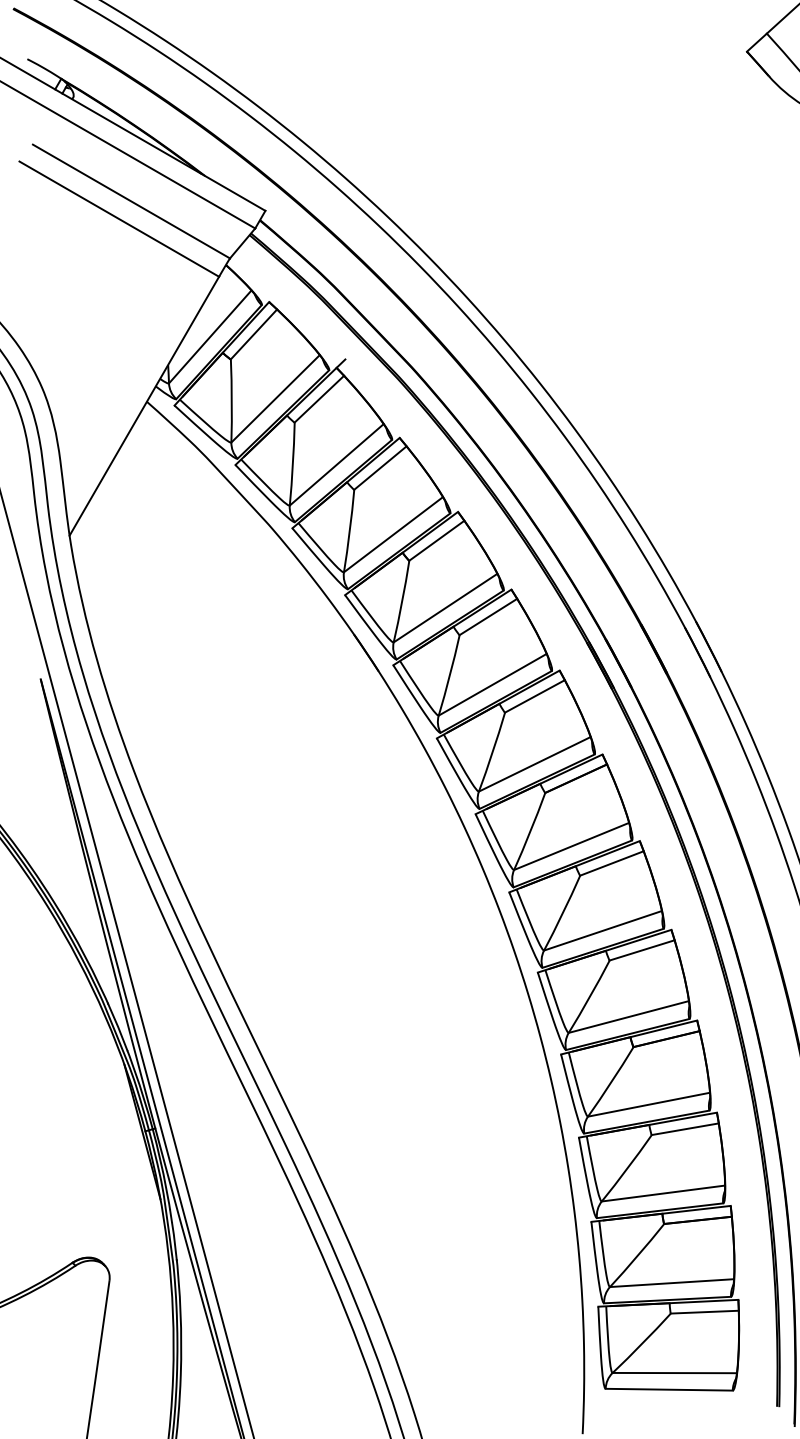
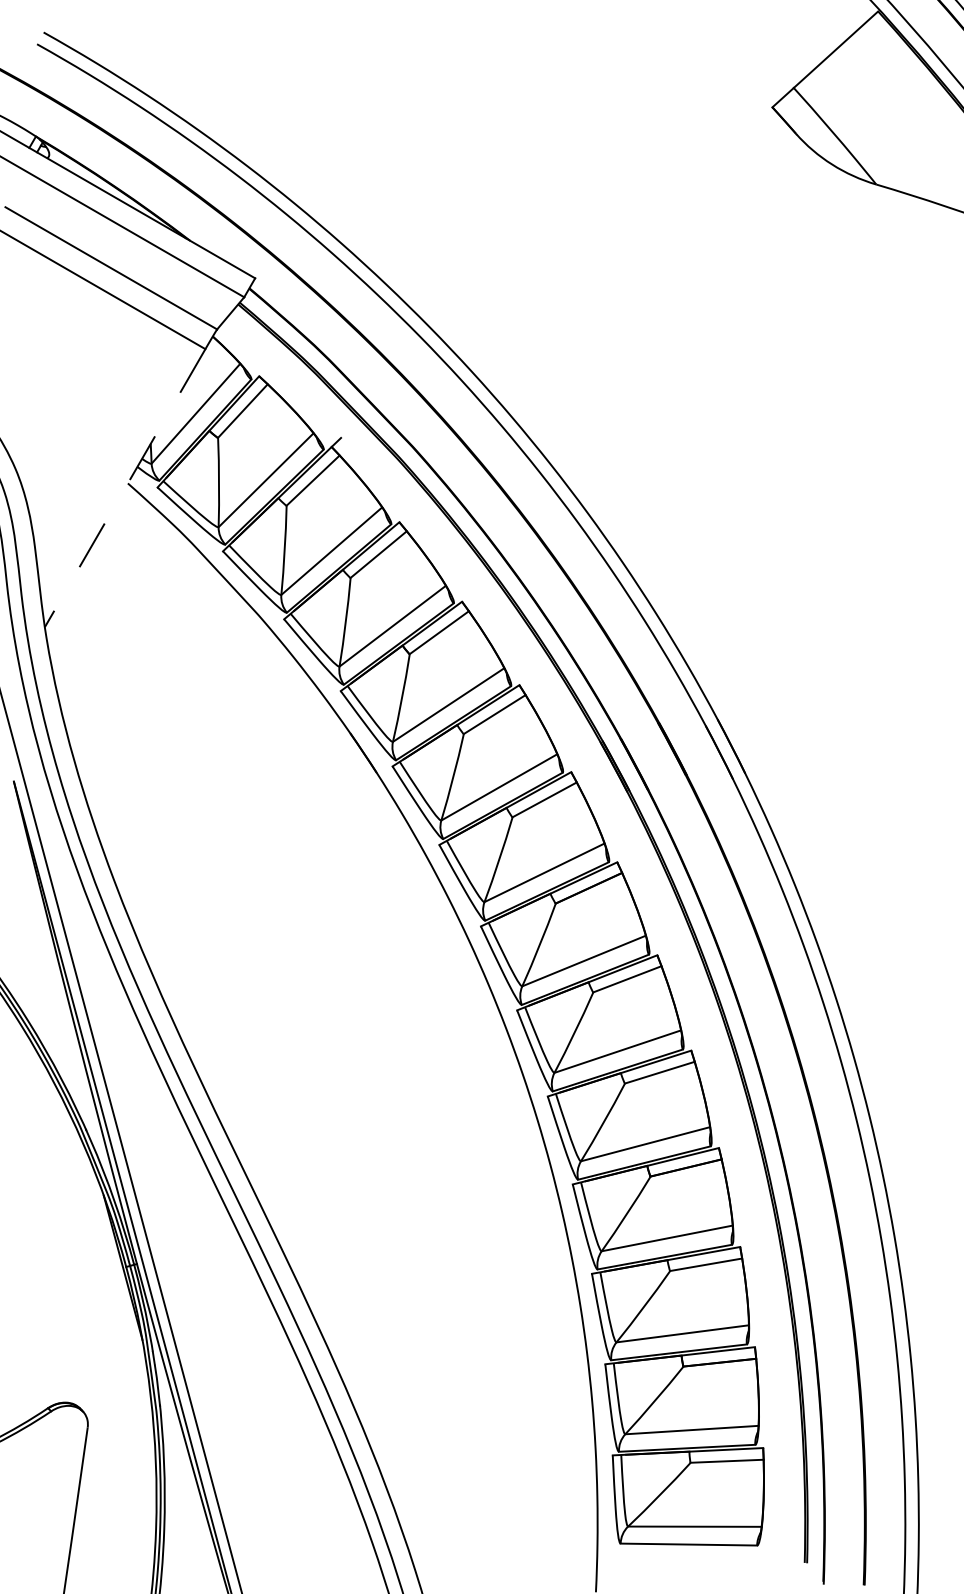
line: (144, 406) -> (125, 488), solid -> dashed

